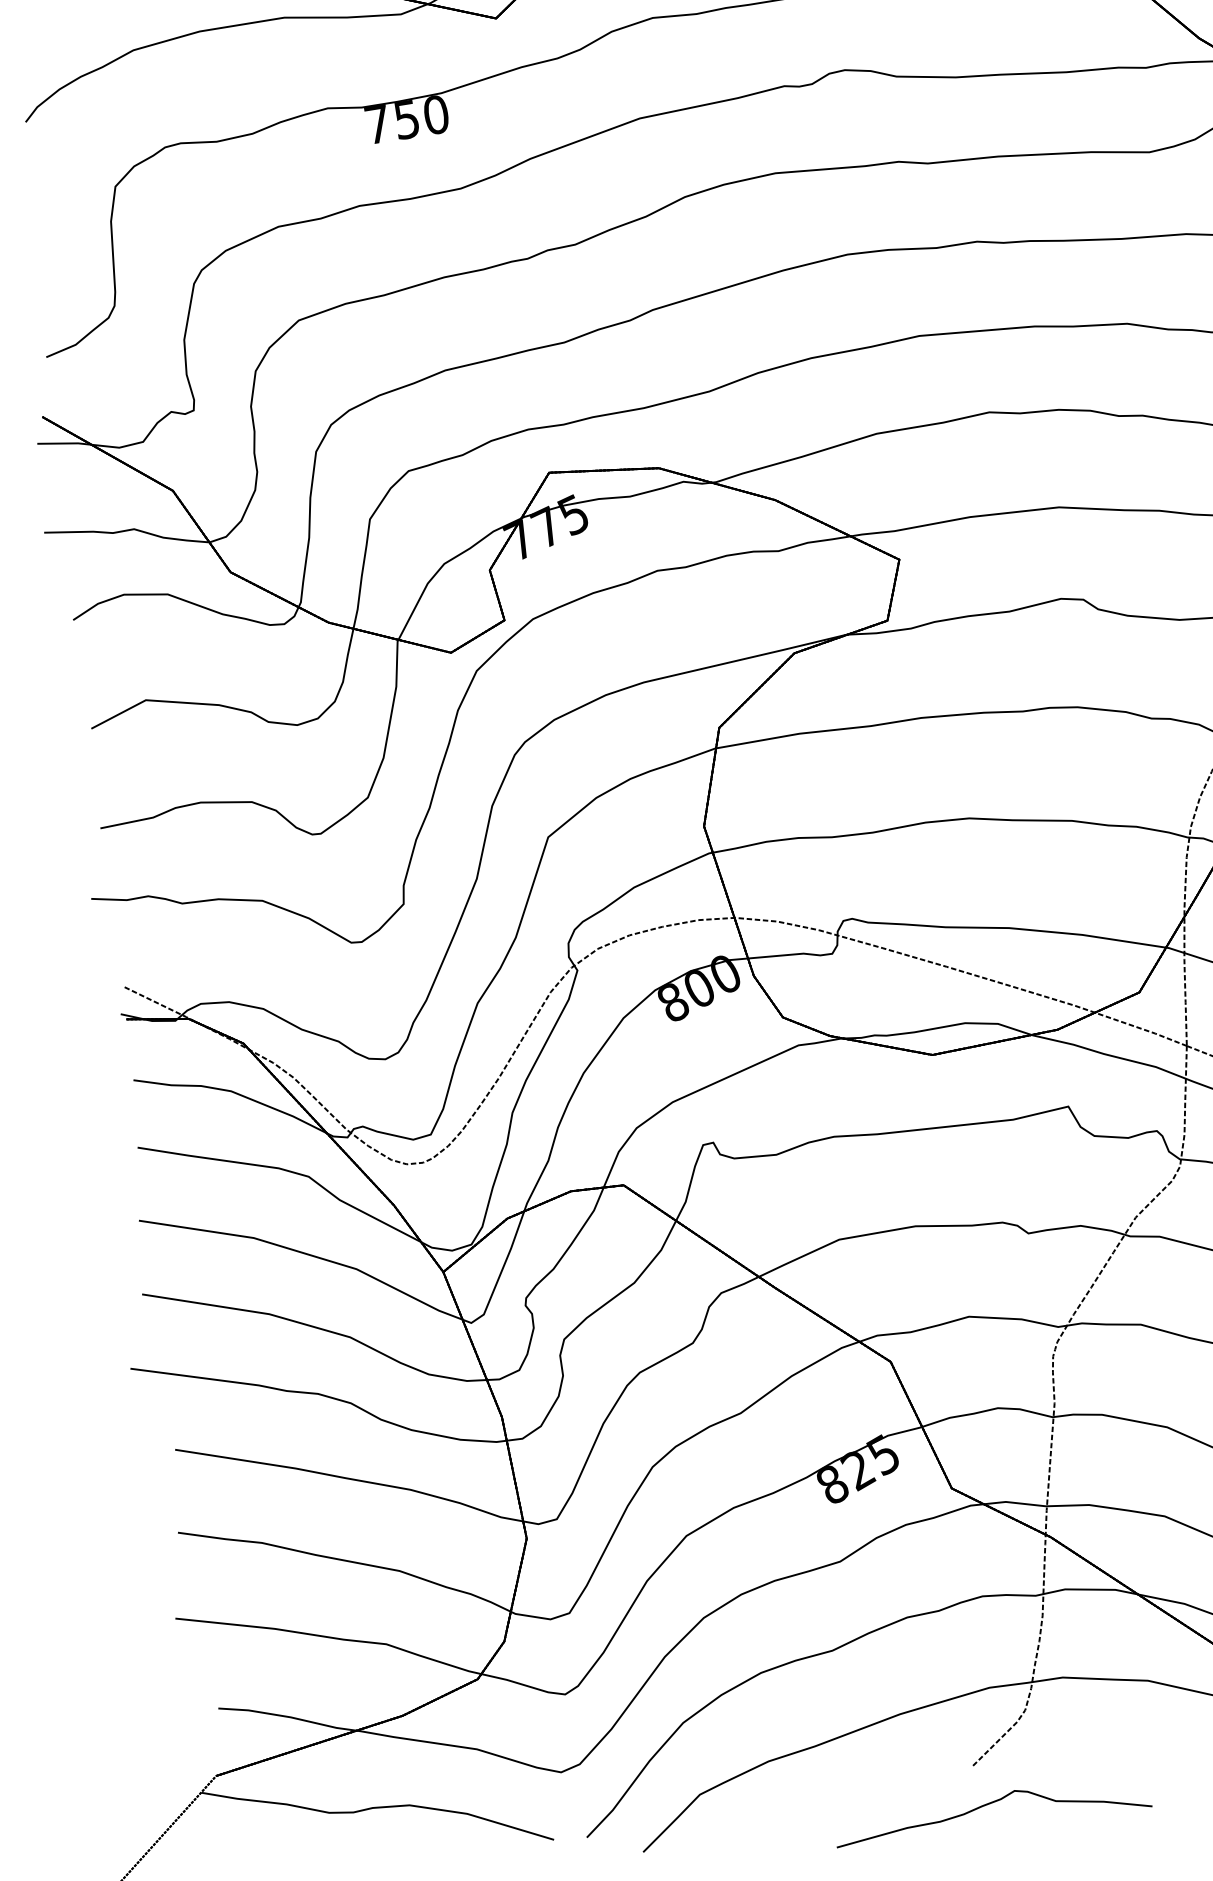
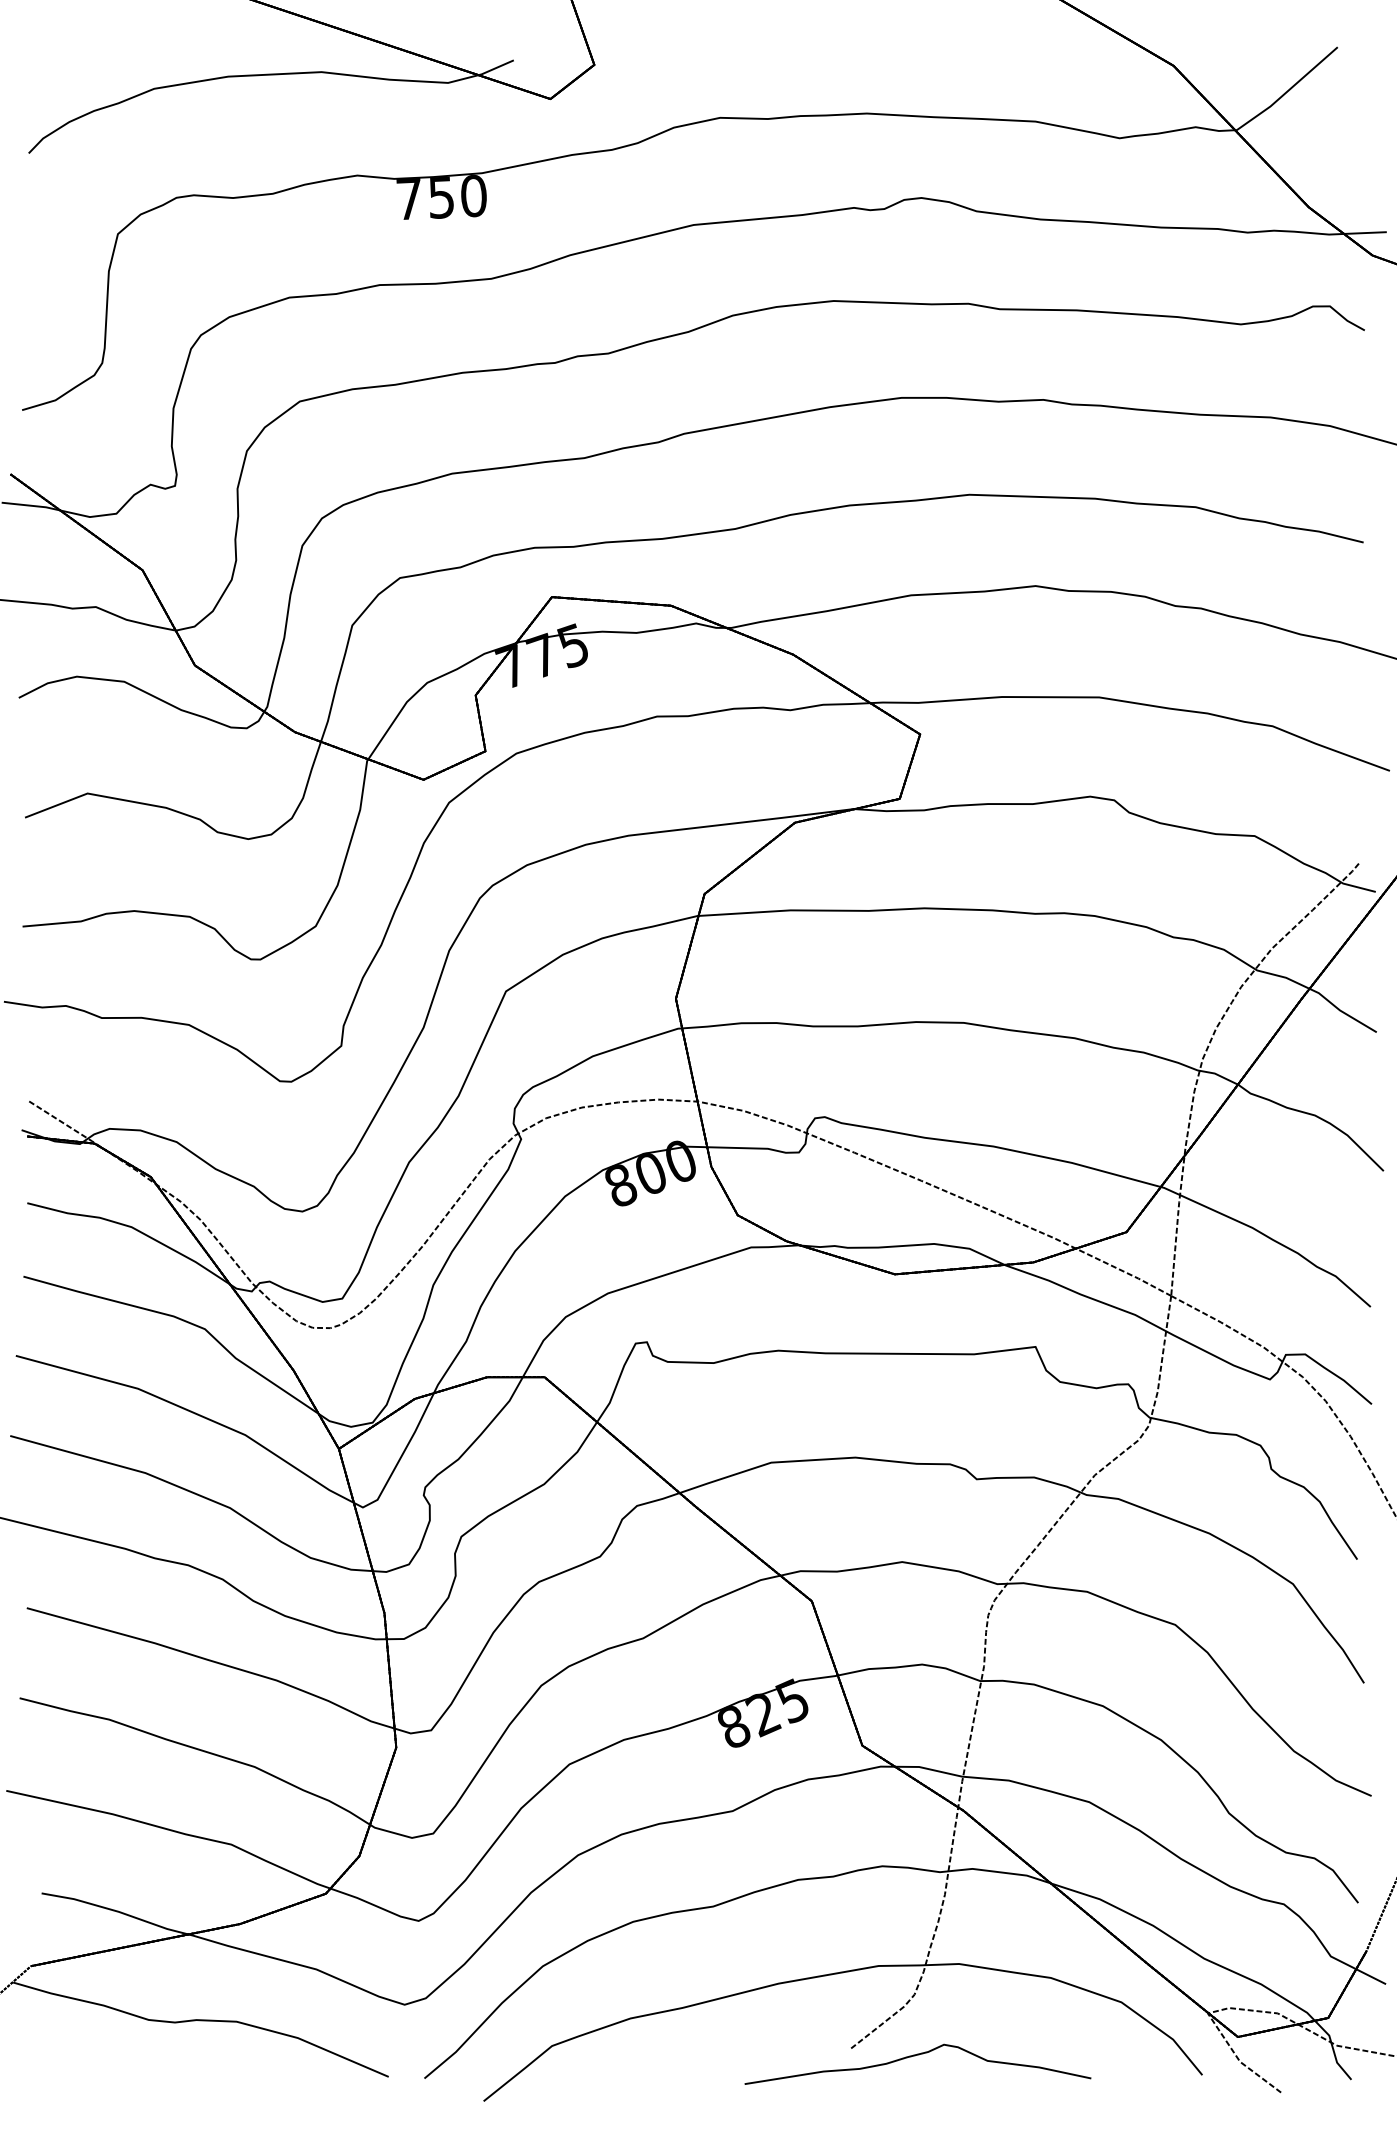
curve: (989, 1804) -> (915, 2056), moved

